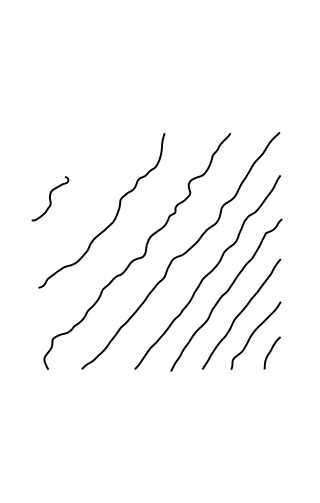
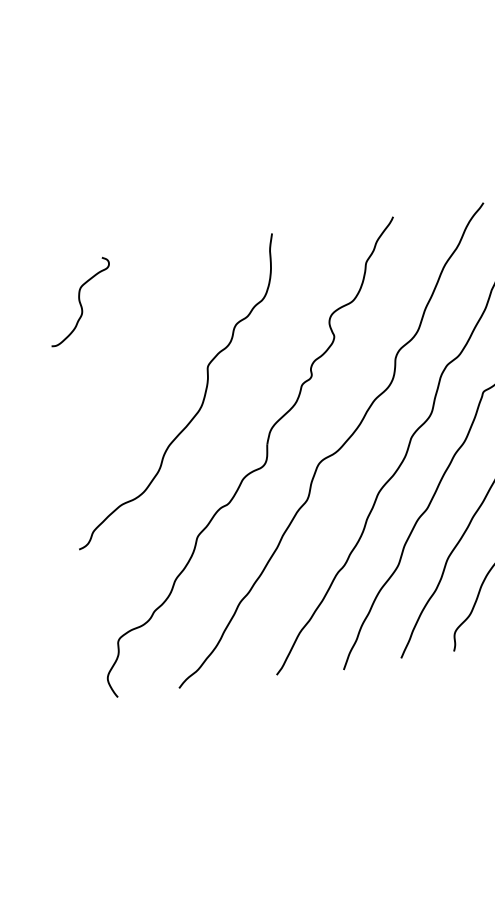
curve: (50, 198) -> (80, 301), moved

